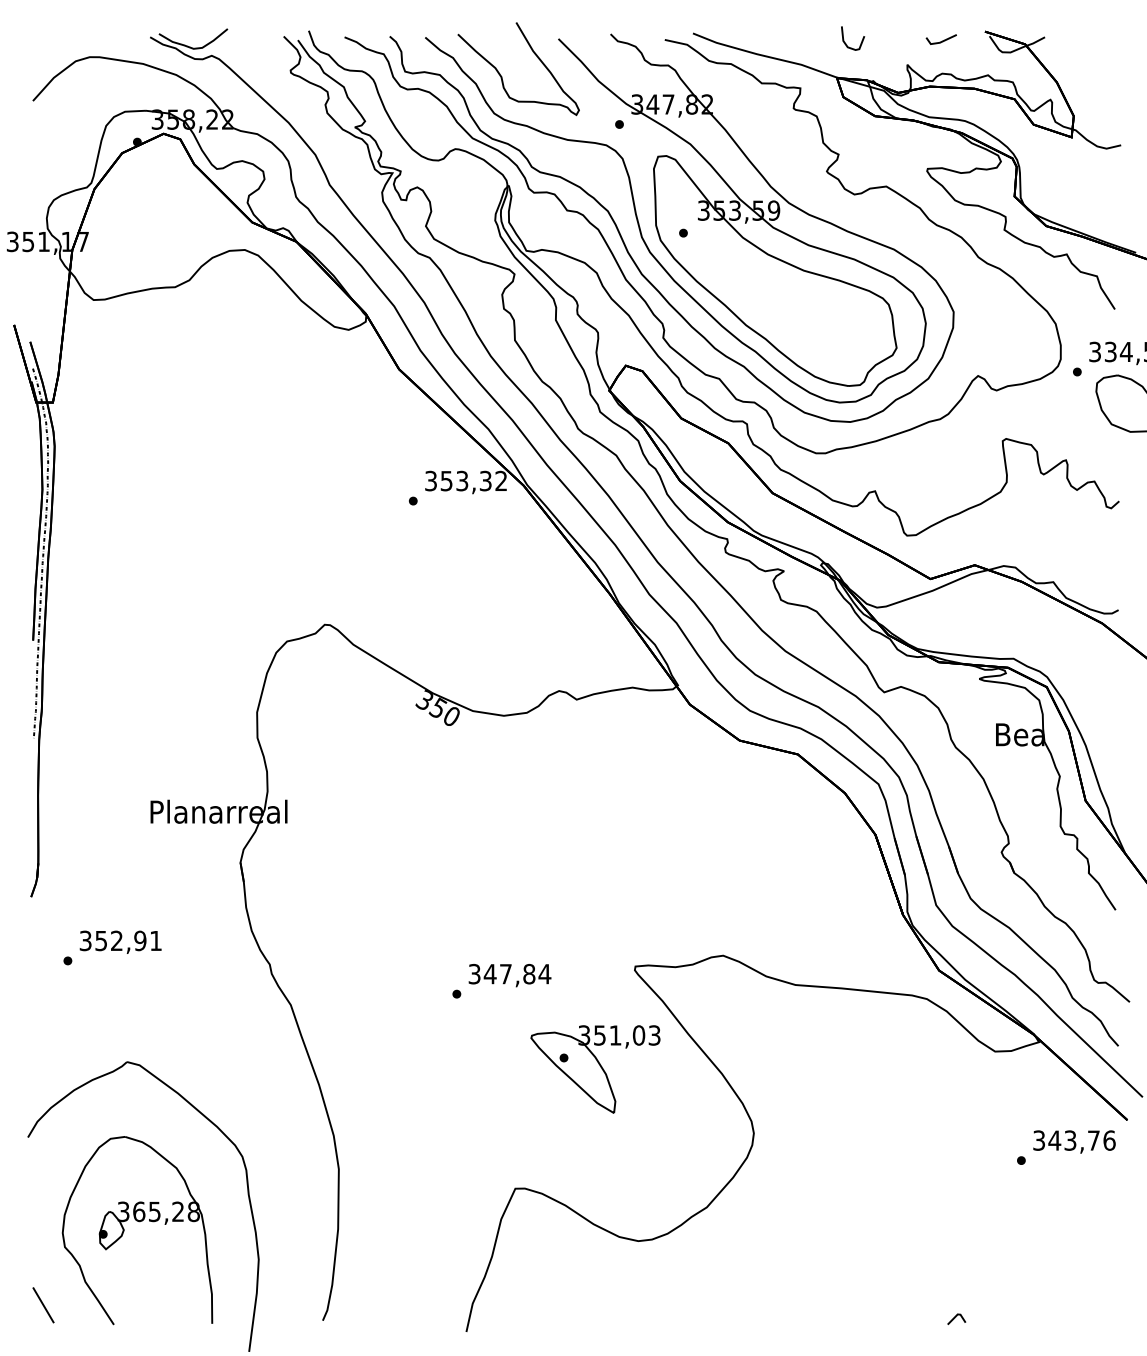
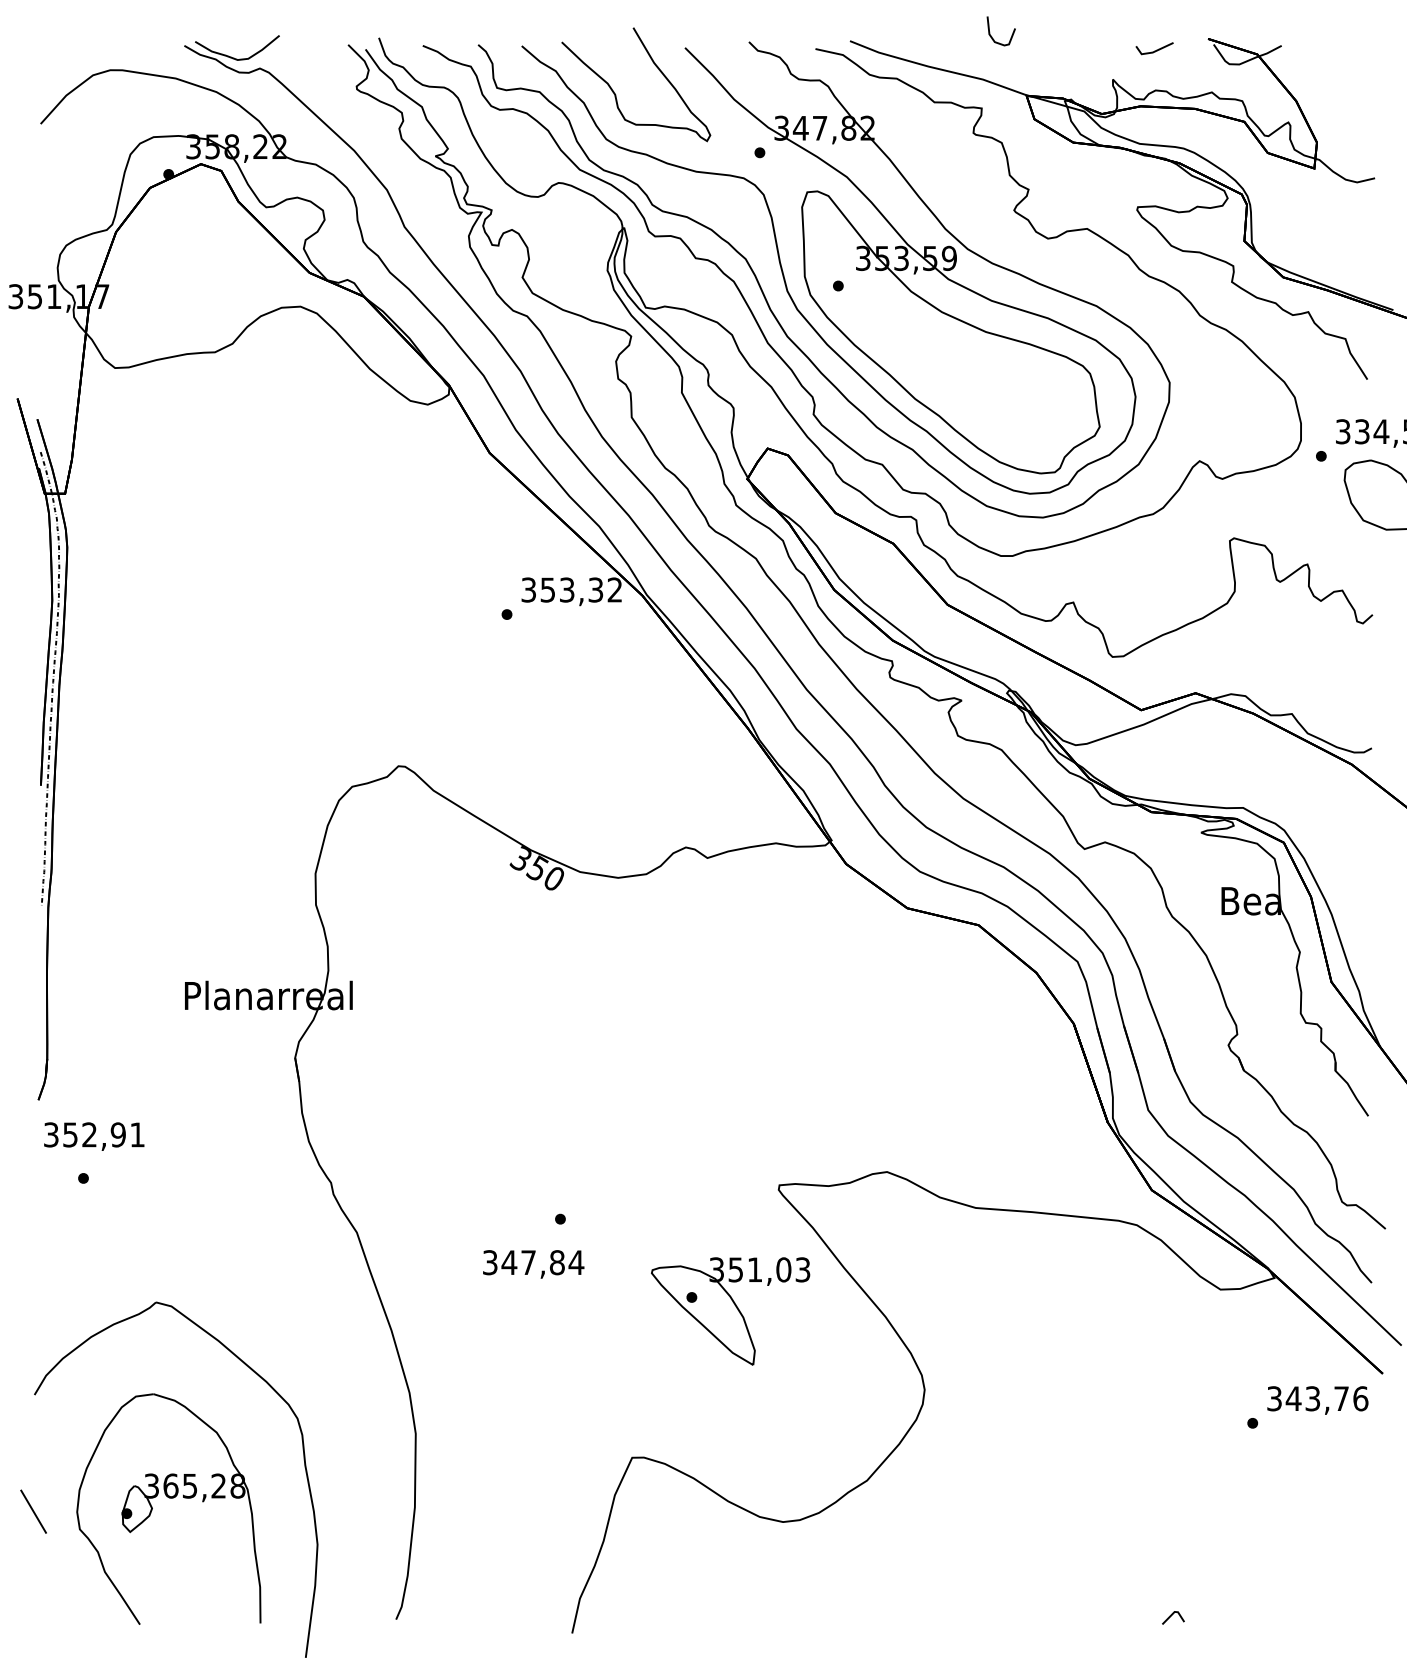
curve: (845, 42) -> (992, 36), moved
text: (120, 942) -> (94, 1136), moved
text: (509, 975) -> (533, 1264), moved
line: (43, 1305) -> (33, 1511), moved

